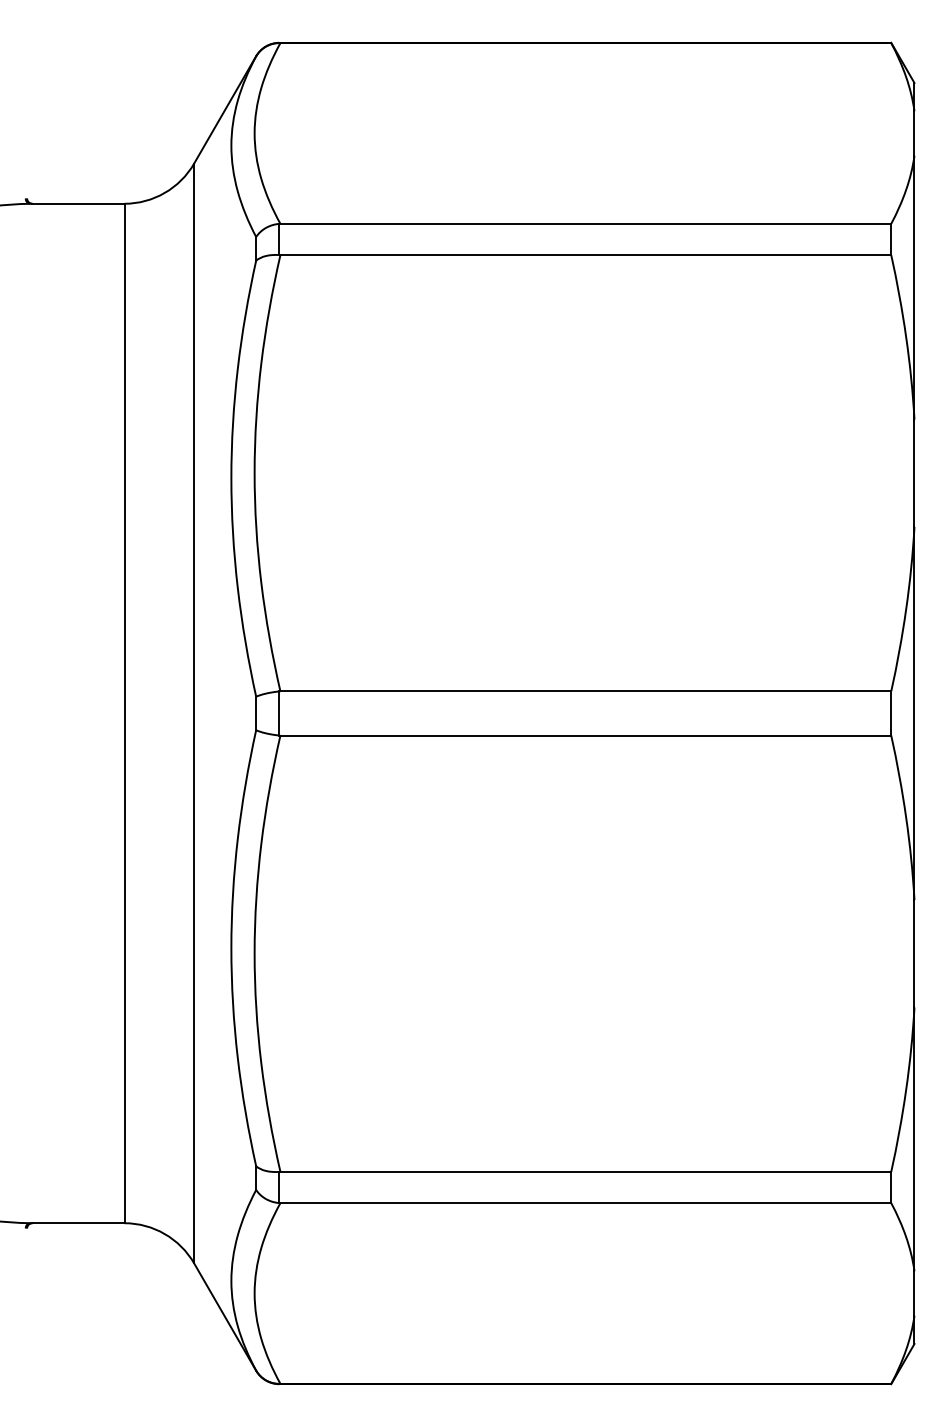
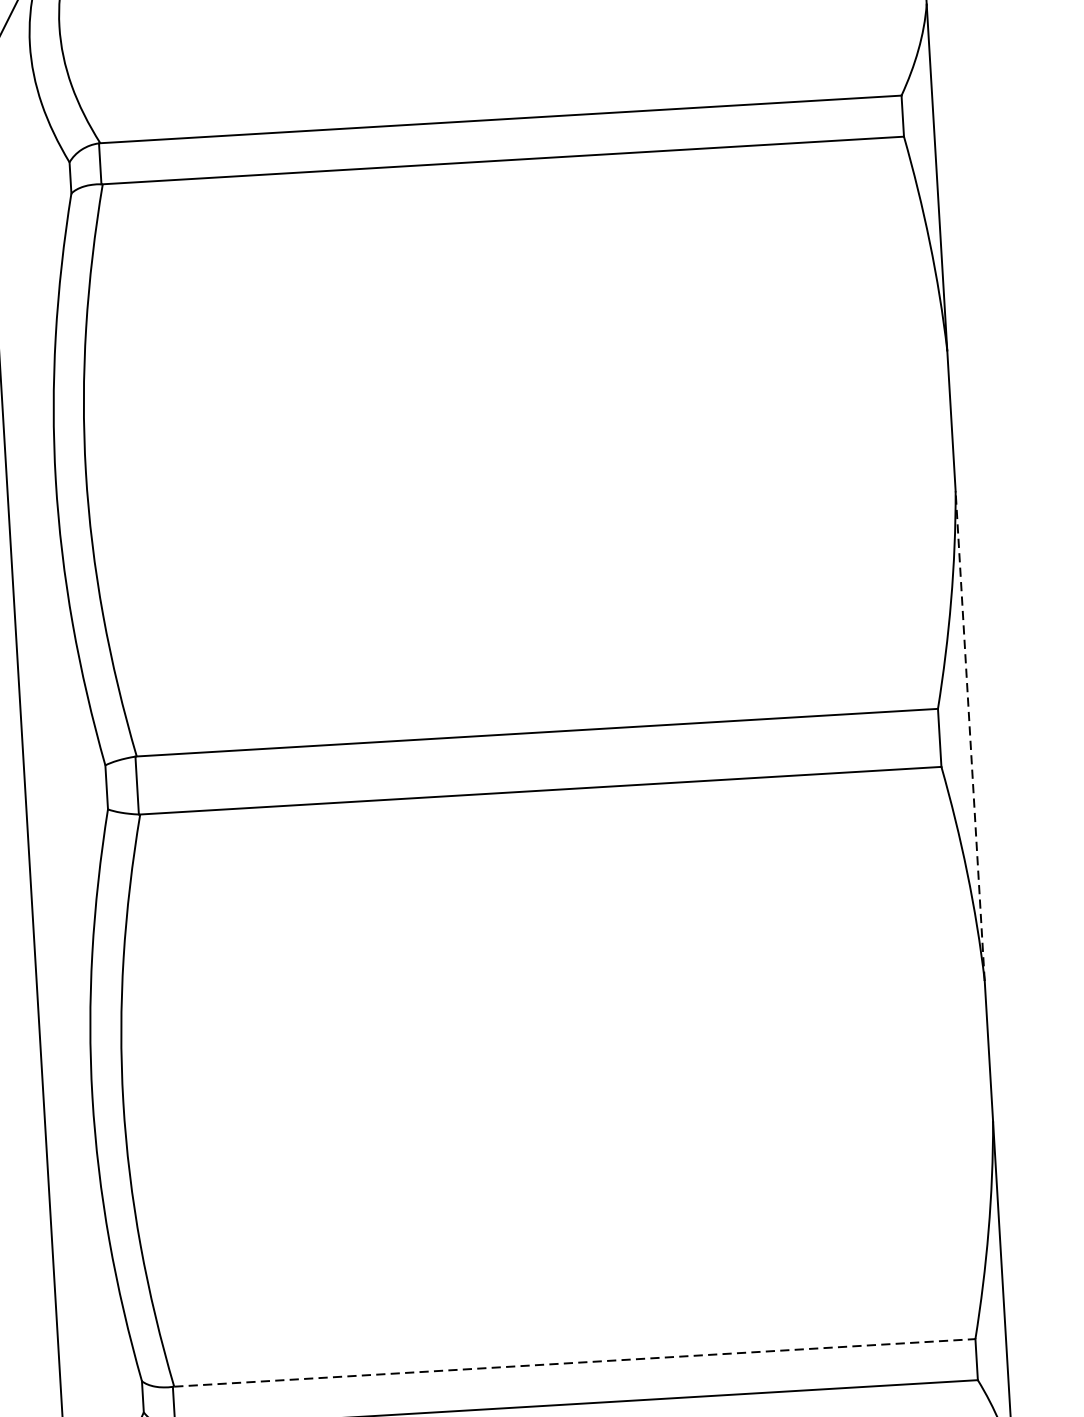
line: (914, 713) -> (970, 736), solid -> dashed
line: (586, 1171) -> (575, 1362), solid -> dashed

